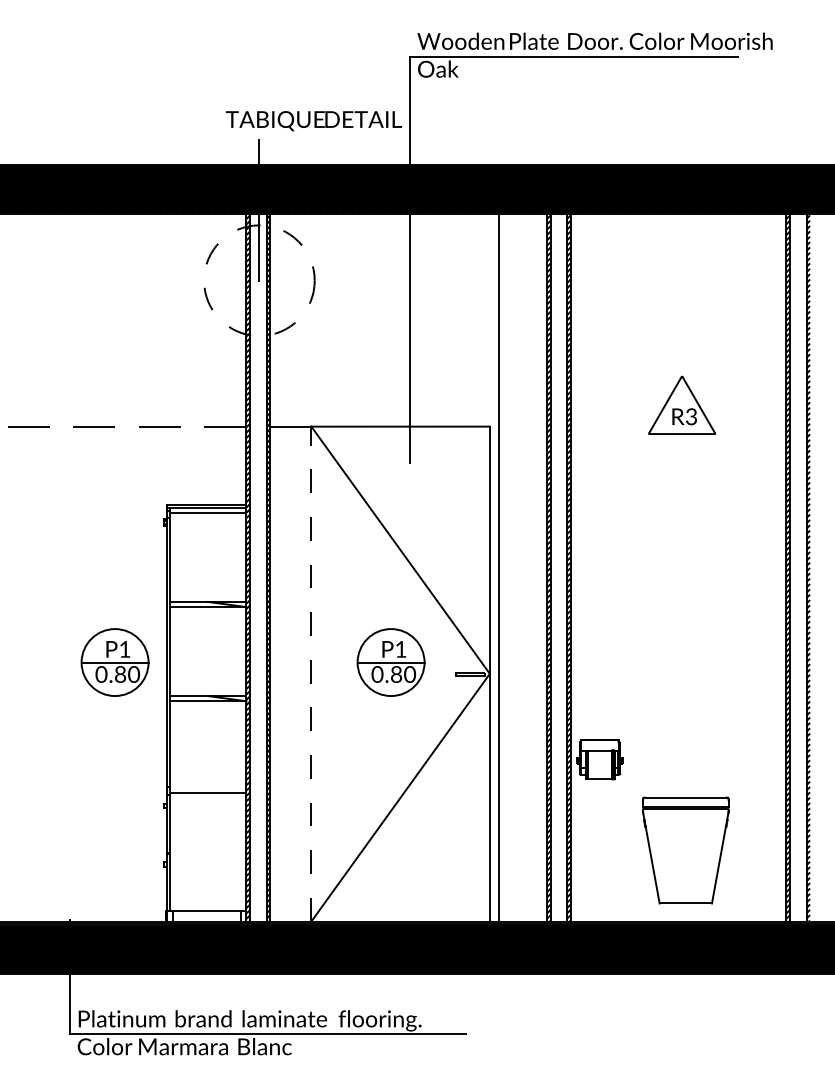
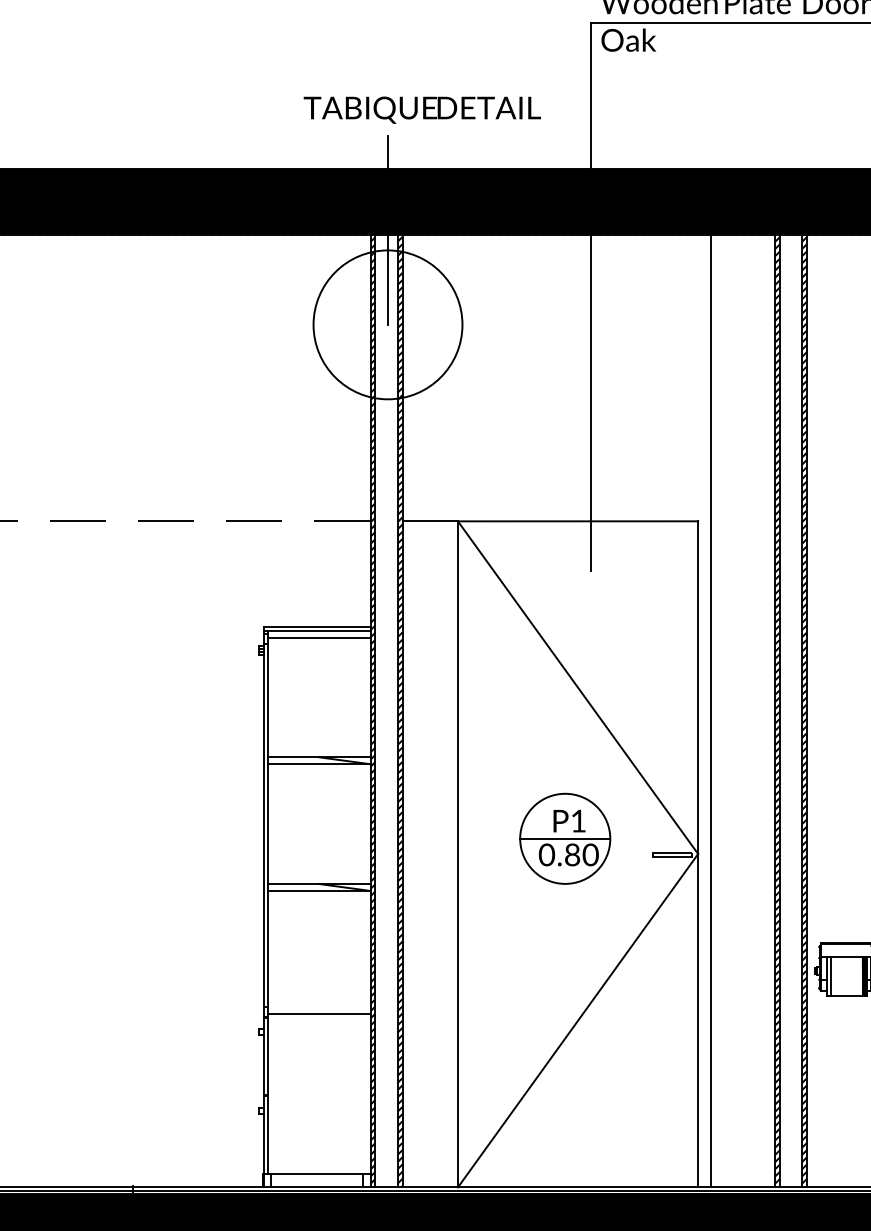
text: (313, 121) -> (421, 110), moved
circle: (259, 280) -> (388, 324), dashed -> solid
part: (114, 662) -> (192, 838), removed
line: (311, 673) -> (458, 853), dashed -> solid

